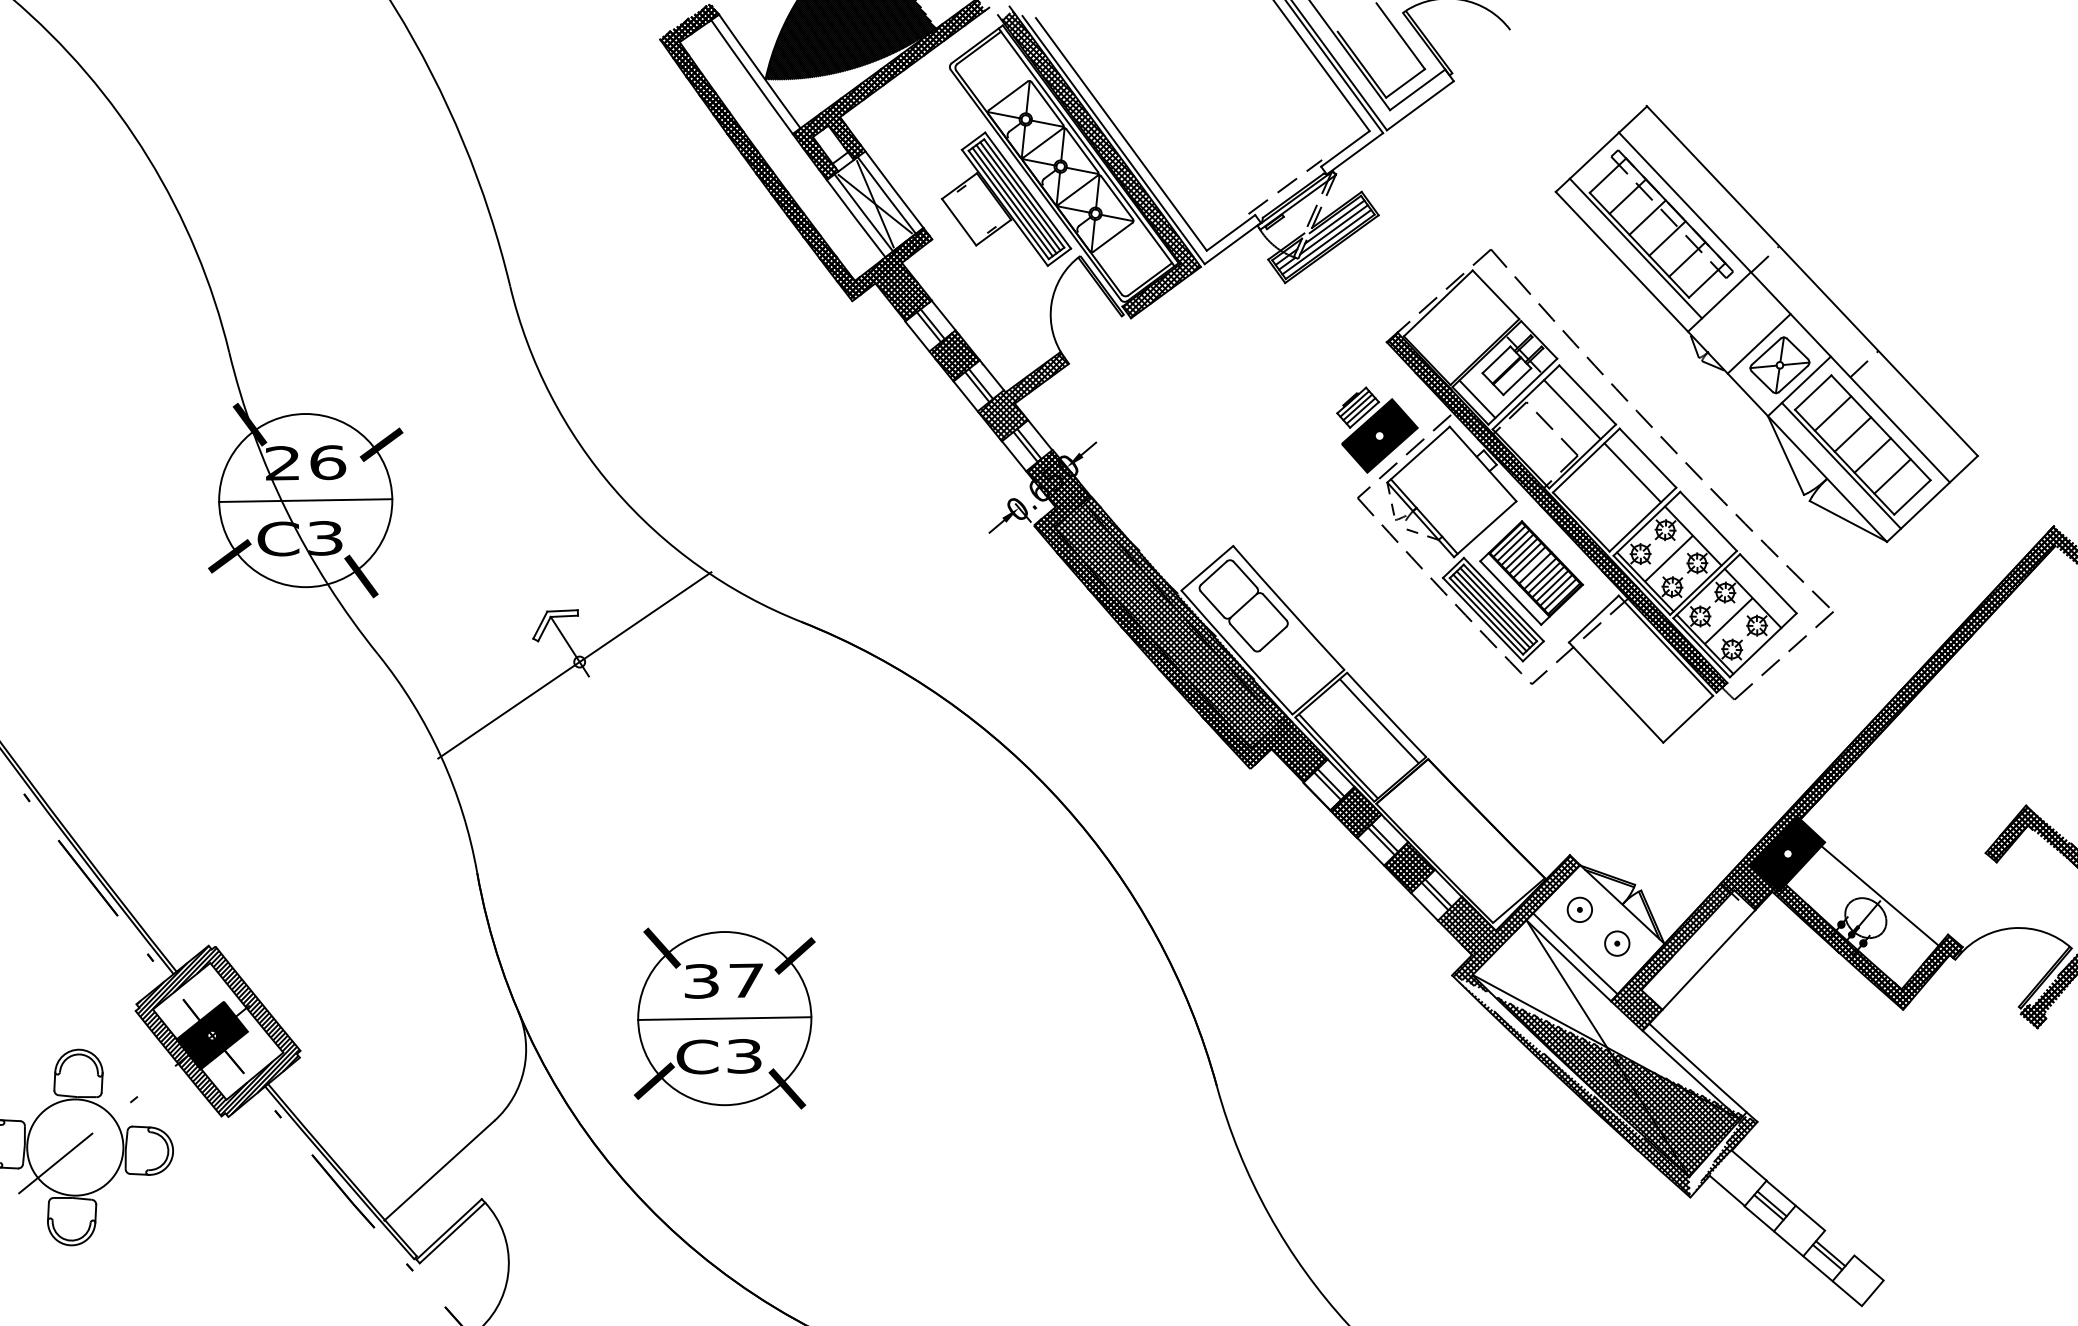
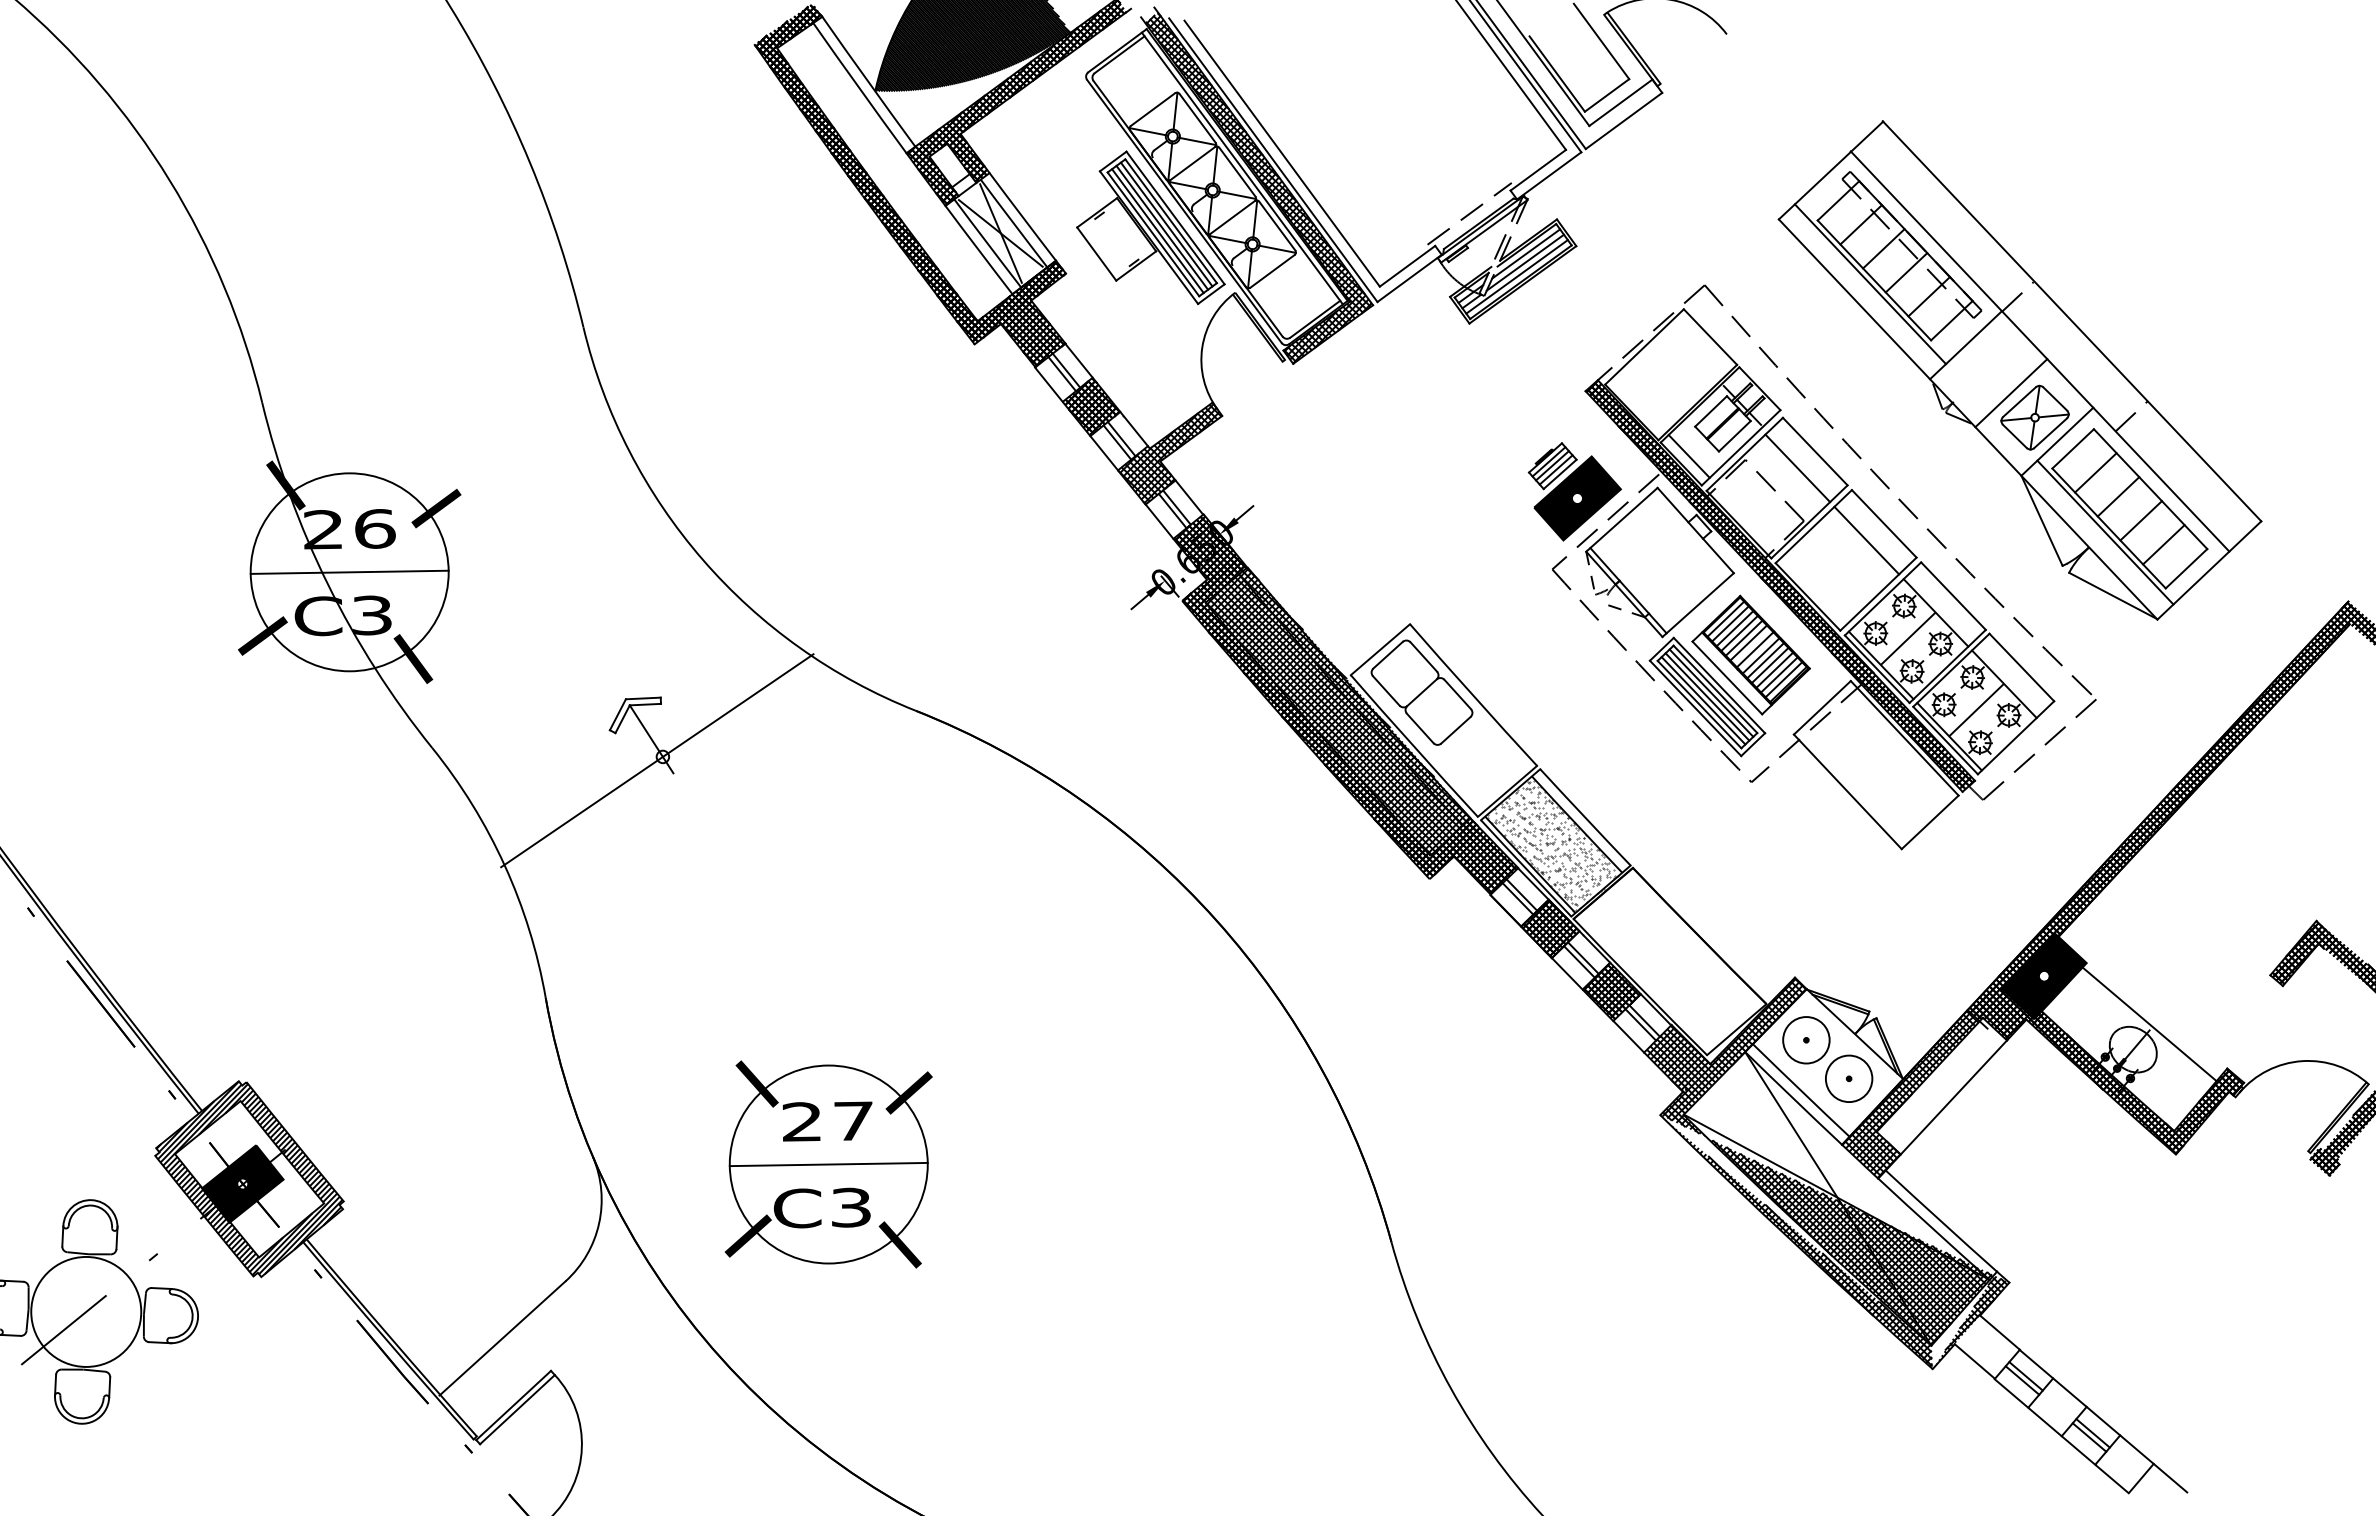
hatch: (1357, 739) -> (1552, 845), added
circle: (1580, 910) -> (1806, 1040), size x1.67
circle: (1616, 943) -> (1848, 1078), size x1.67
text: (700, 980) -> (801, 1121), 37 -> 27
line: (1839, 1242) -> (2103, 1420), added
line: (1898, 1292) -> (2170, 1477), added

